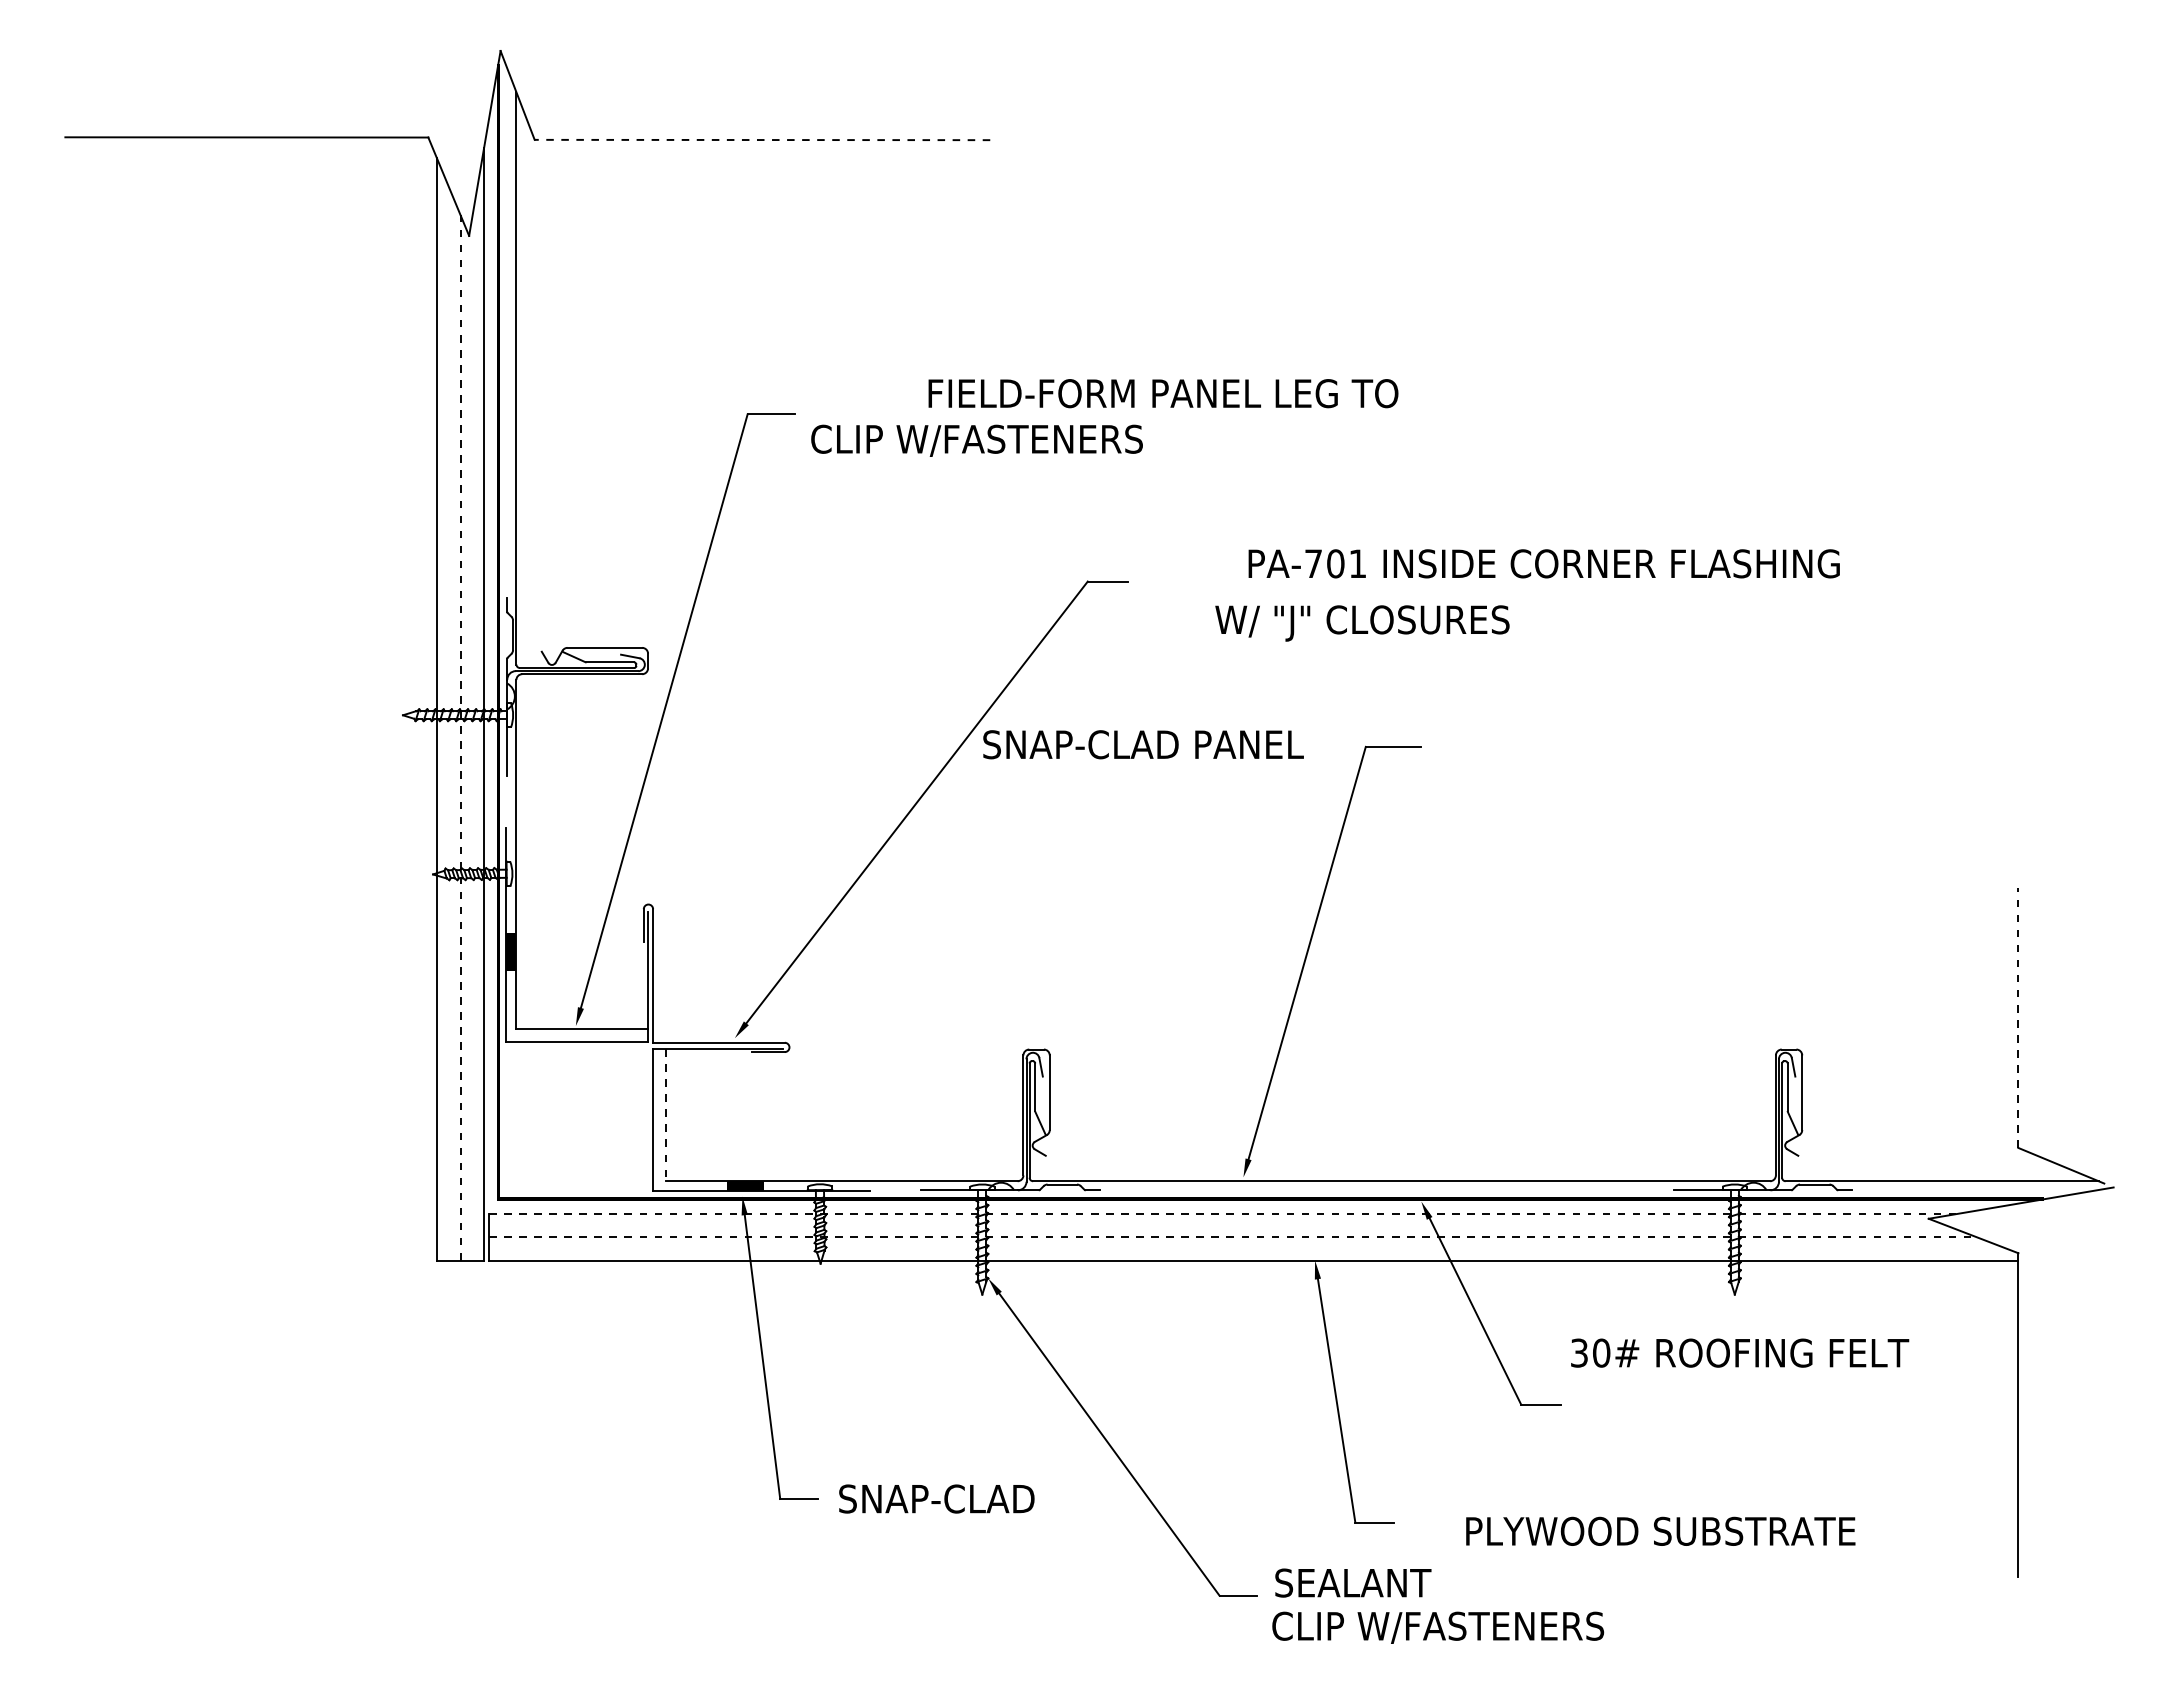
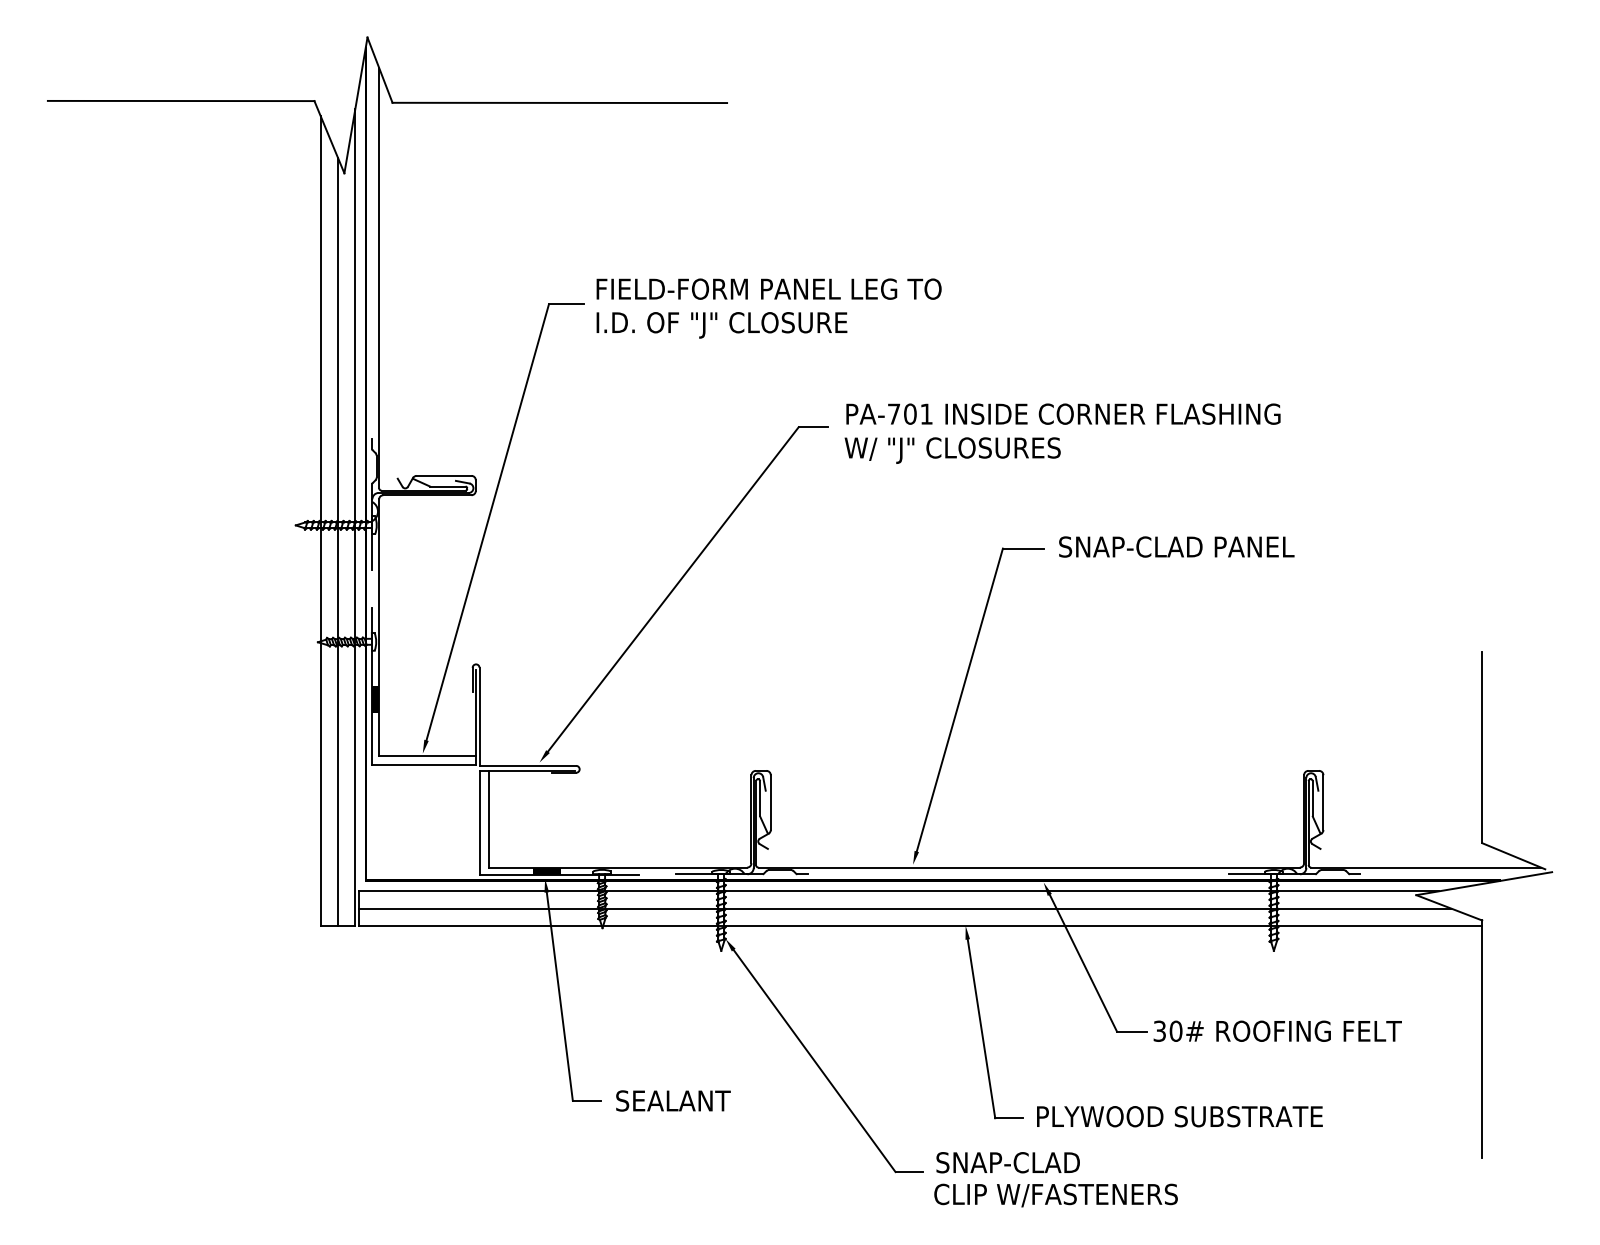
line: (762, 140) -> (559, 103), dashed -> solid
text: (1163, 393) -> (769, 289), moved
text: (982, 442) -> (721, 325), CLIP W/FASTENERS -> I.D. OF "J" CLOSURE
text: (1543, 563) -> (1062, 413), moved
text: (1362, 623) -> (952, 450), moved
line: (460, 737) -> (338, 541), dashed -> solid
text: (1143, 744) -> (1176, 546), moved
line: (2018, 1017) -> (1482, 747), dashed -> solid
line: (665, 1115) -> (488, 819), dashed -> solid
line: (1224, 1213) -> (899, 891), dashed -> solid
line: (1232, 1237) -> (905, 908), dashed -> solid
text: (1740, 1352) -> (1278, 1030), moved
text: (949, 1498) -> (697, 1100), SNAP-CLAD -> SEALANT
text: (1660, 1530) -> (1179, 1116), moved
text: (1385, 1582) -> (1017, 1162), SEALANT -> SNAP-CLAD

